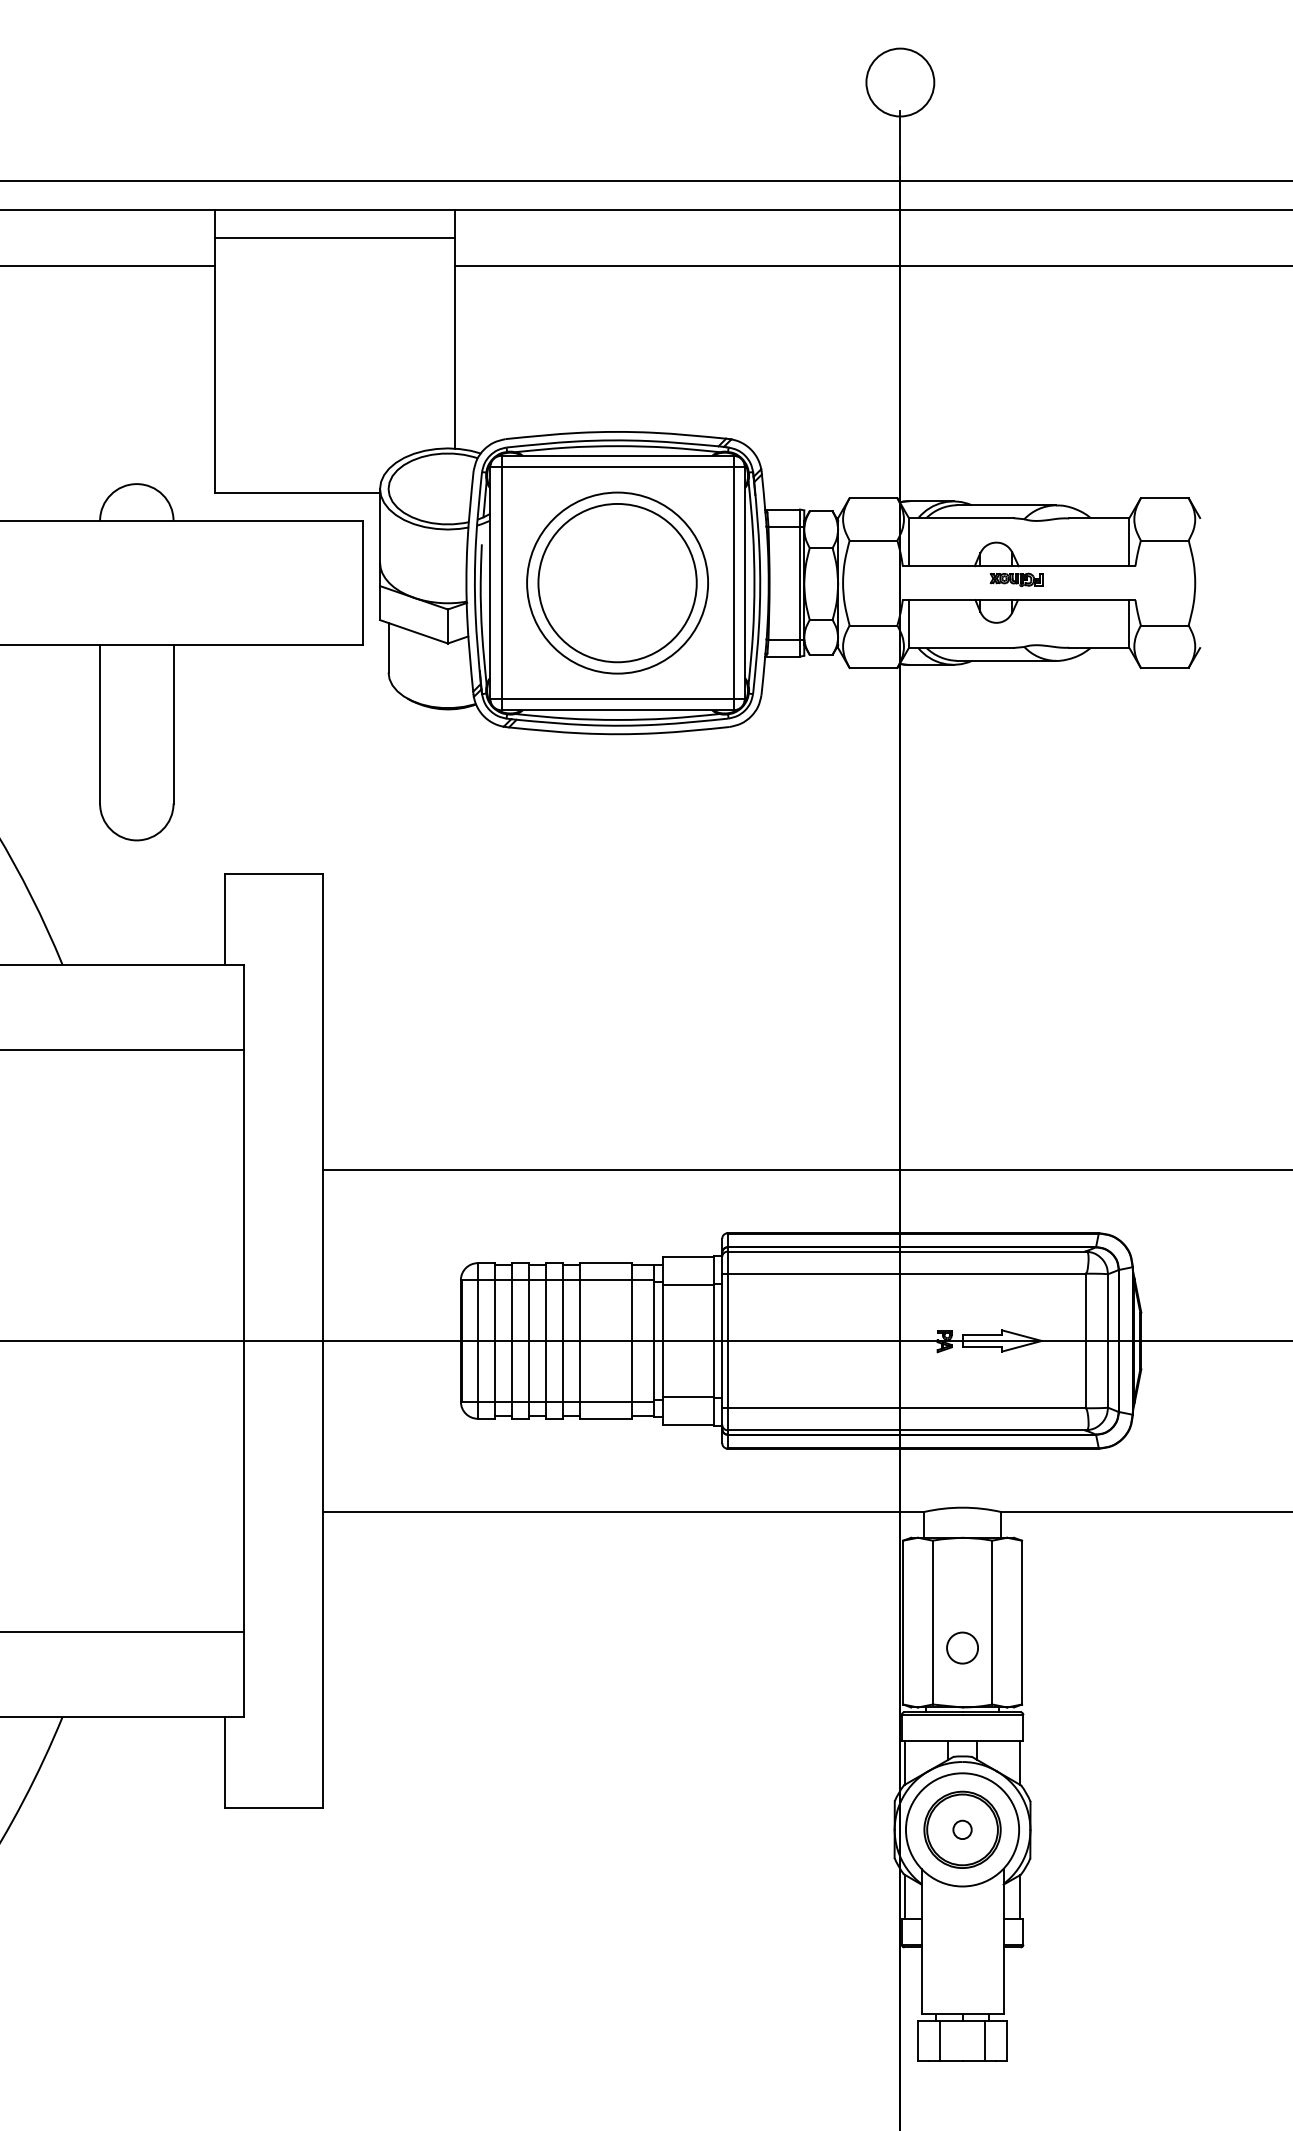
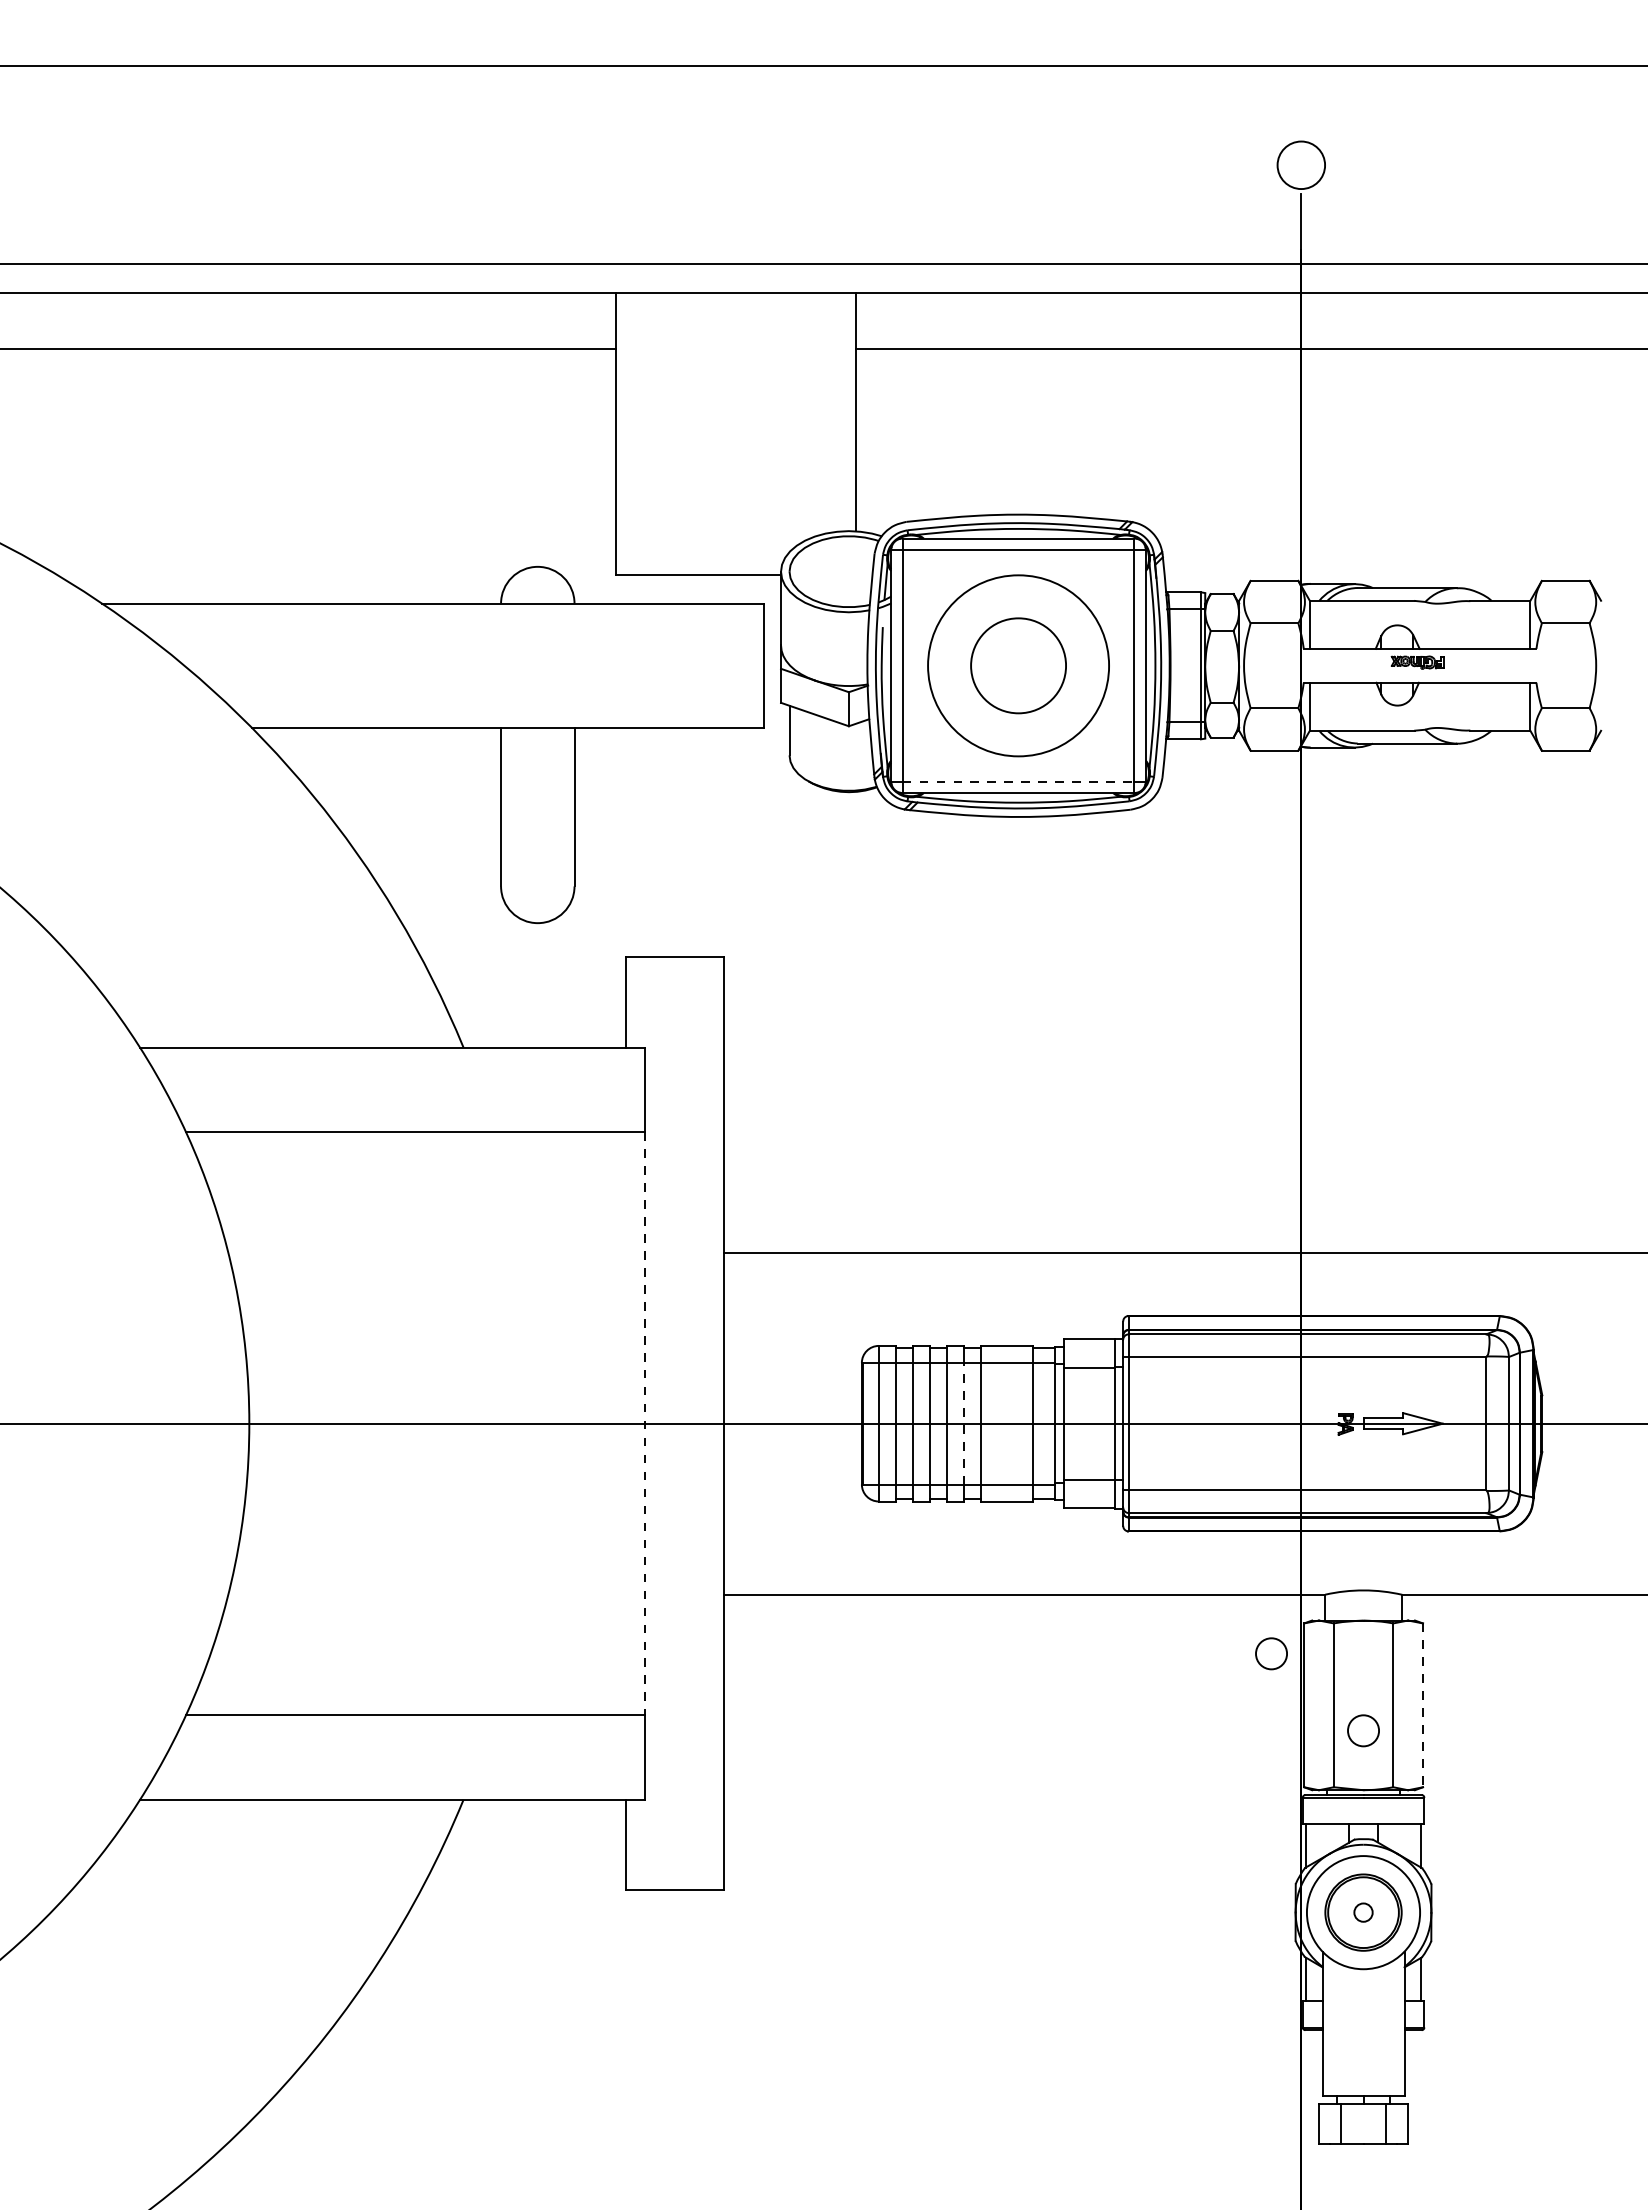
circle: (900, 82) -> (1301, 165), size x0.7
line: (334, 237) -> (735, 320), removed
circle: (617, 582) -> (1018, 665), size x0.6
line: (617, 698) -> (1018, 781), solid -> dashed
line: (562, 1340) -> (963, 1423), solid -> dashed
line: (244, 1341) -> (645, 1424), solid -> dashed
circle: (870, 1570) -> (1271, 1653), added
line: (1022, 1622) -> (1423, 1705), solid -> dashed

